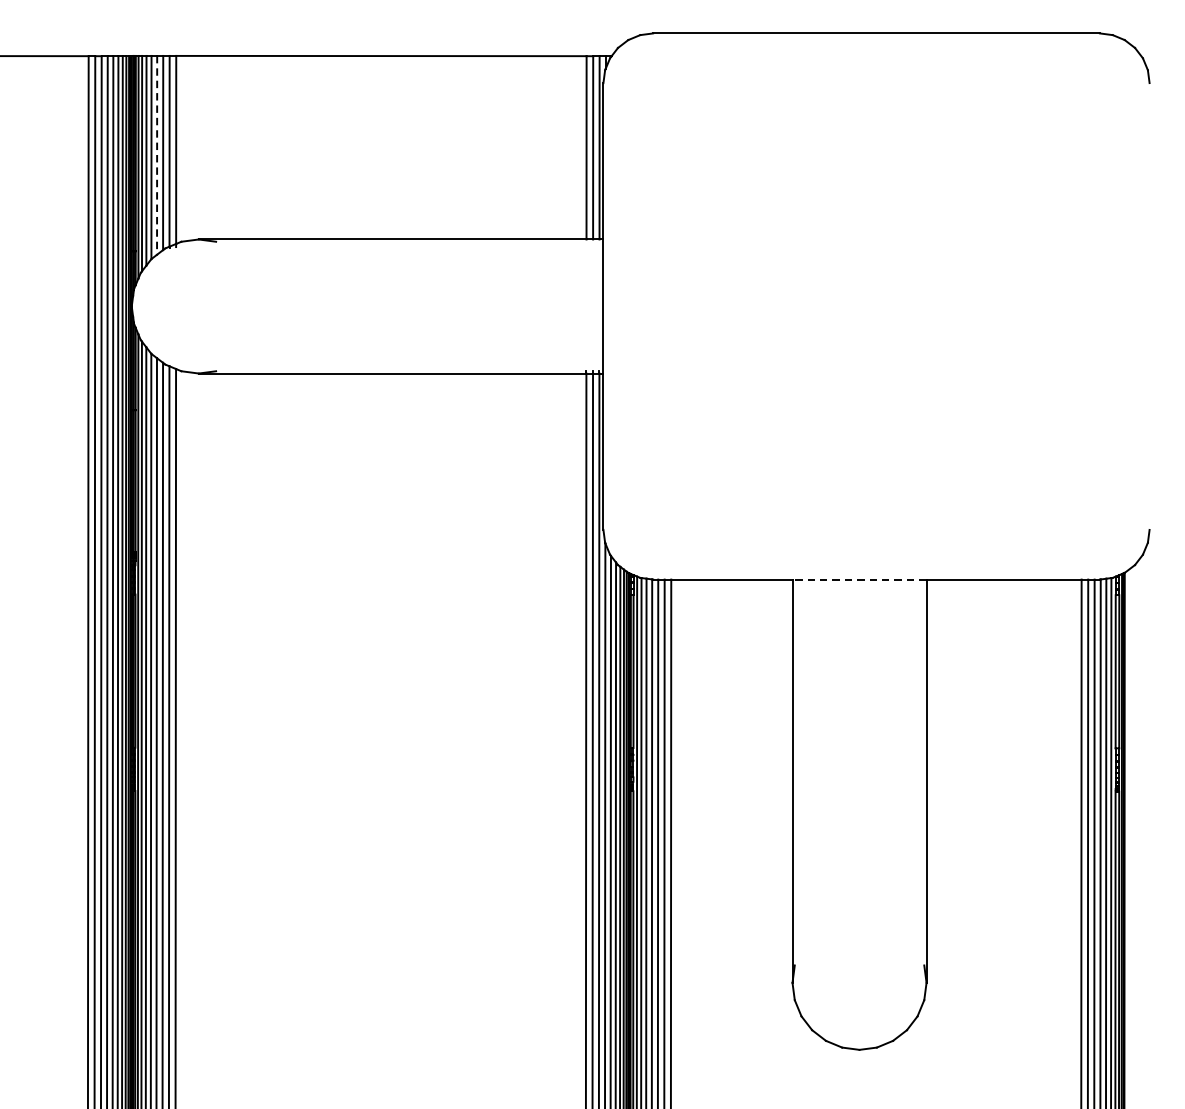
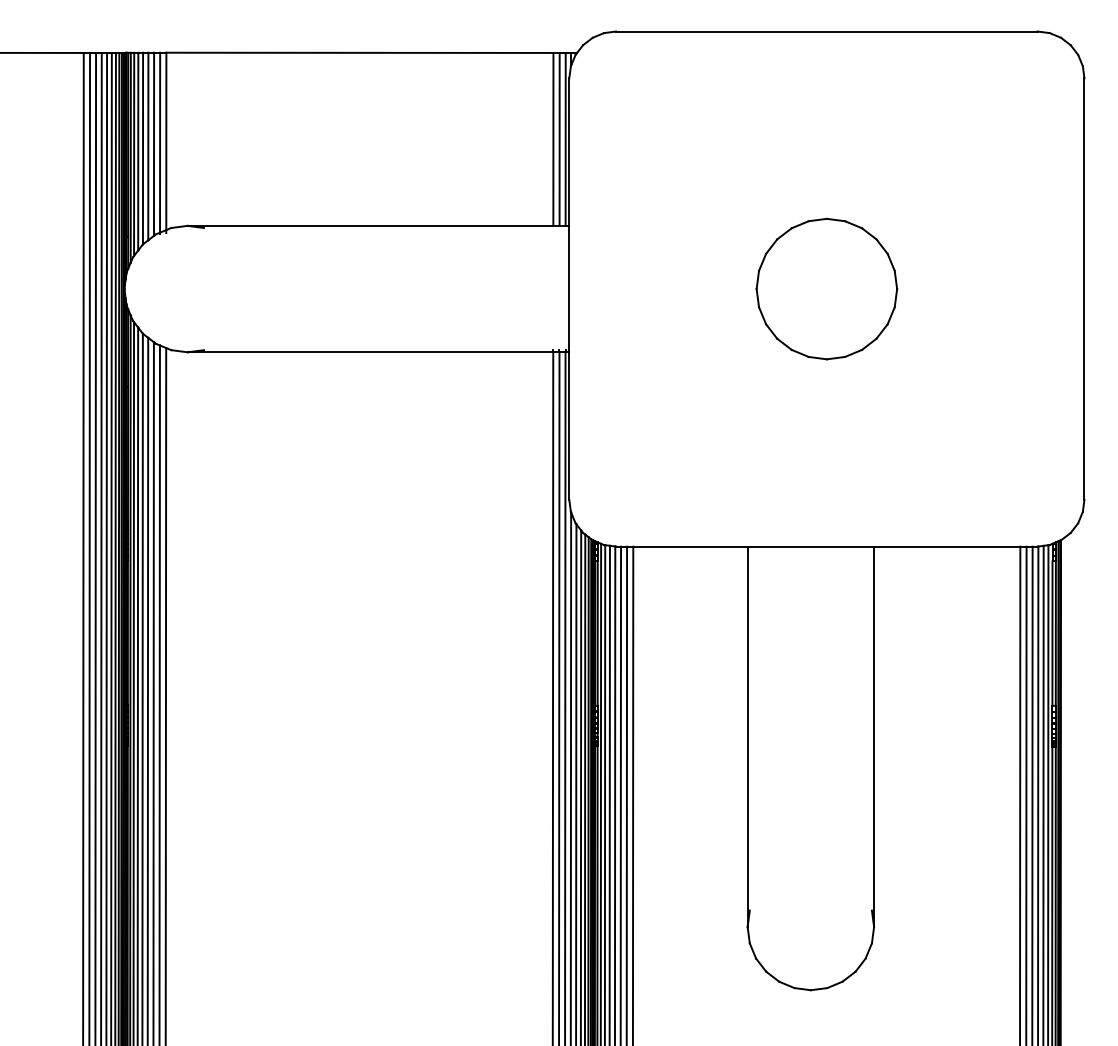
line: (157, 155) -> (148, 146), dashed -> solid
part: (876, 305) -> (826, 288), added
line: (1149, 305) -> (1084, 288), added
line: (859, 579) -> (810, 546), dashed -> solid

